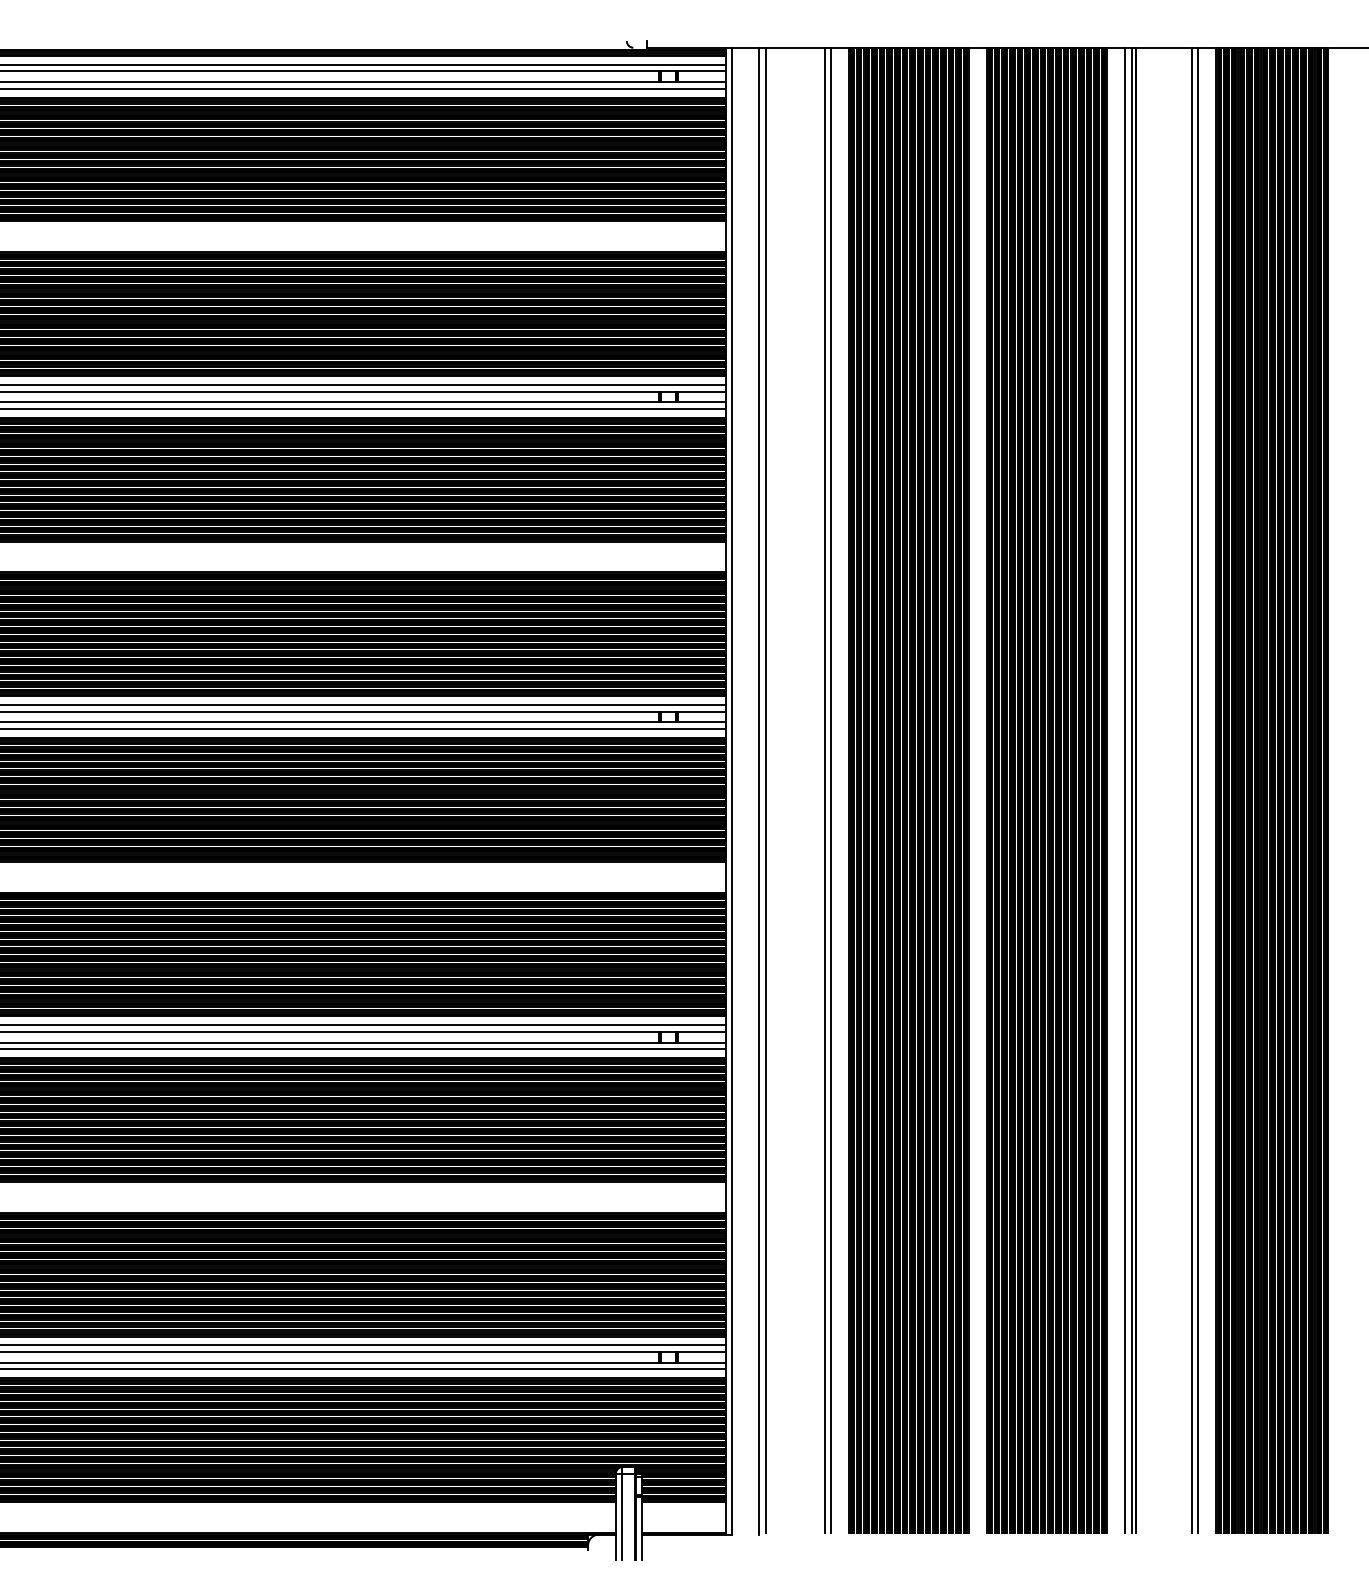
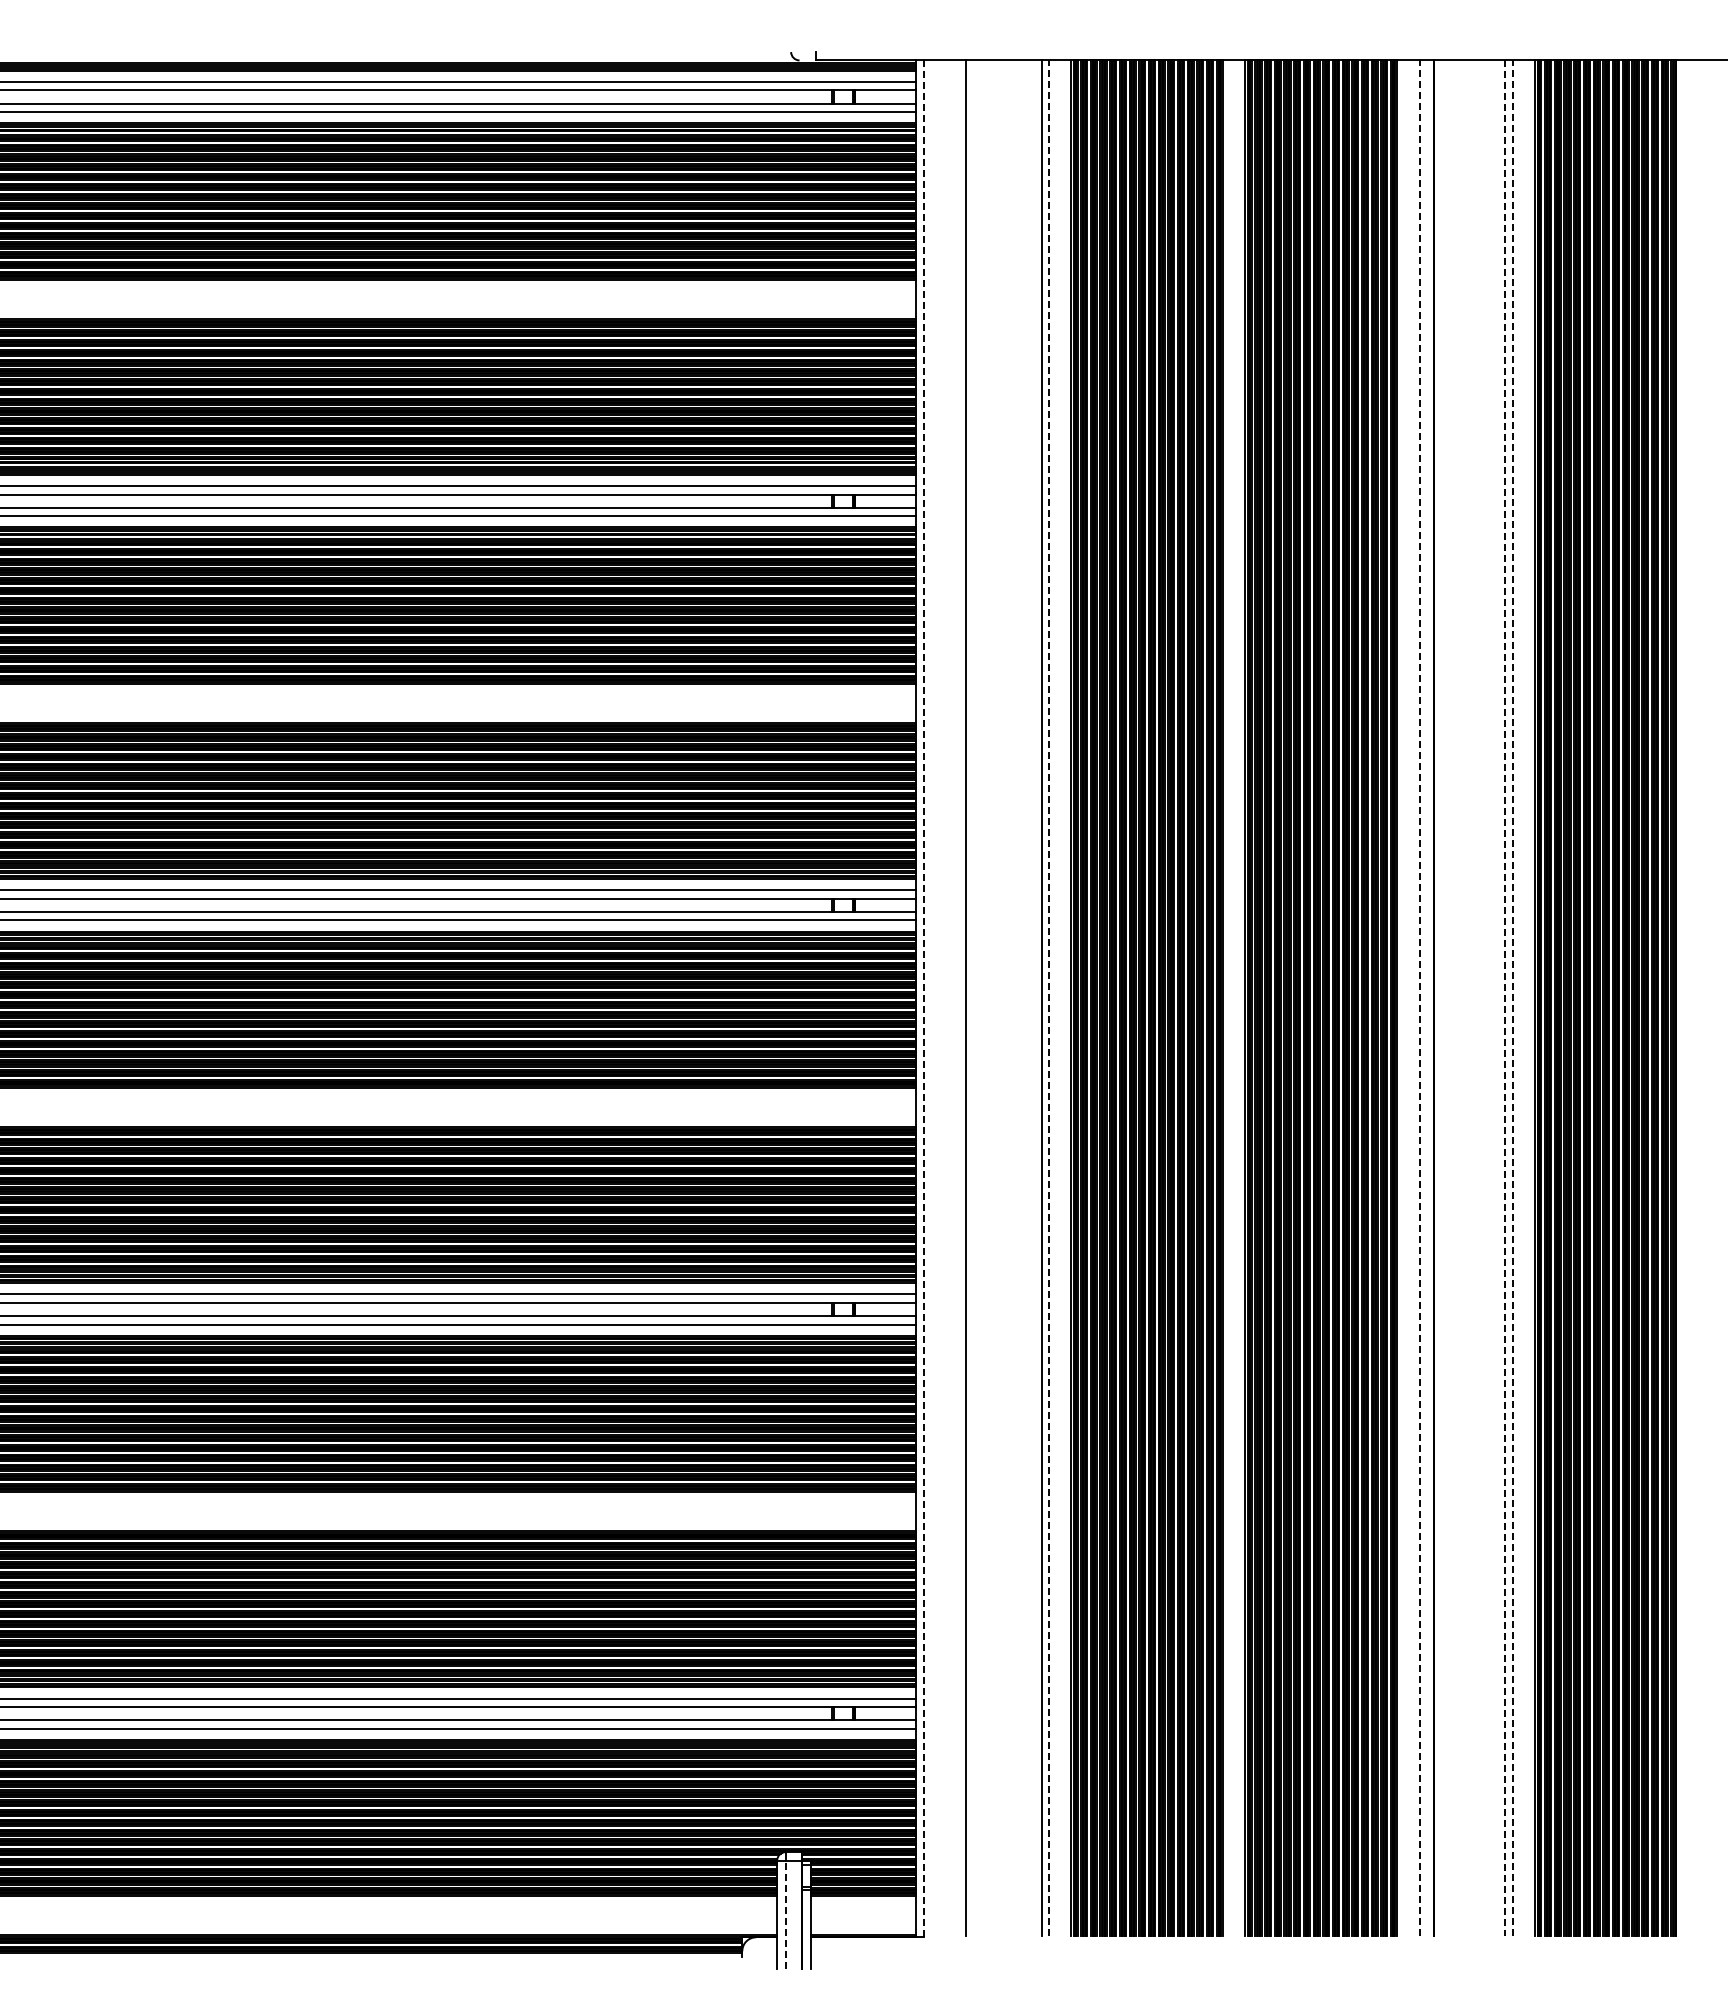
line: (732, 790) -> (924, 998), solid -> dashed
line: (758, 790) -> (957, 998), removed
line: (830, 790) -> (1048, 998), solid -> dashed
line: (1124, 790) -> (1419, 998), solid -> dashed
line: (1131, 790) -> (1428, 997), removed
line: (1192, 790) -> (1505, 998), solid -> dashed
line: (1198, 790) -> (1512, 998), solid -> dashed
line: (622, 1516) -> (785, 1914), solid -> dashed

